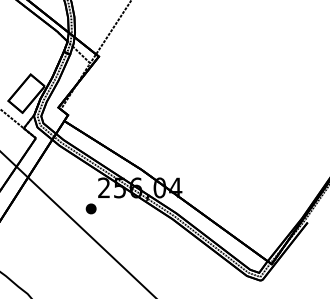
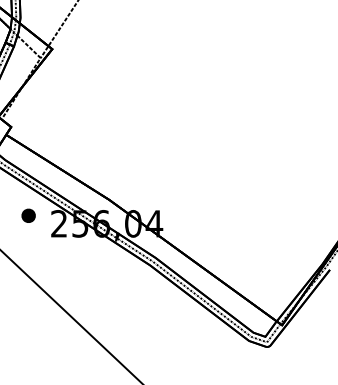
part: (90, 208) -> (27, 215), moved

